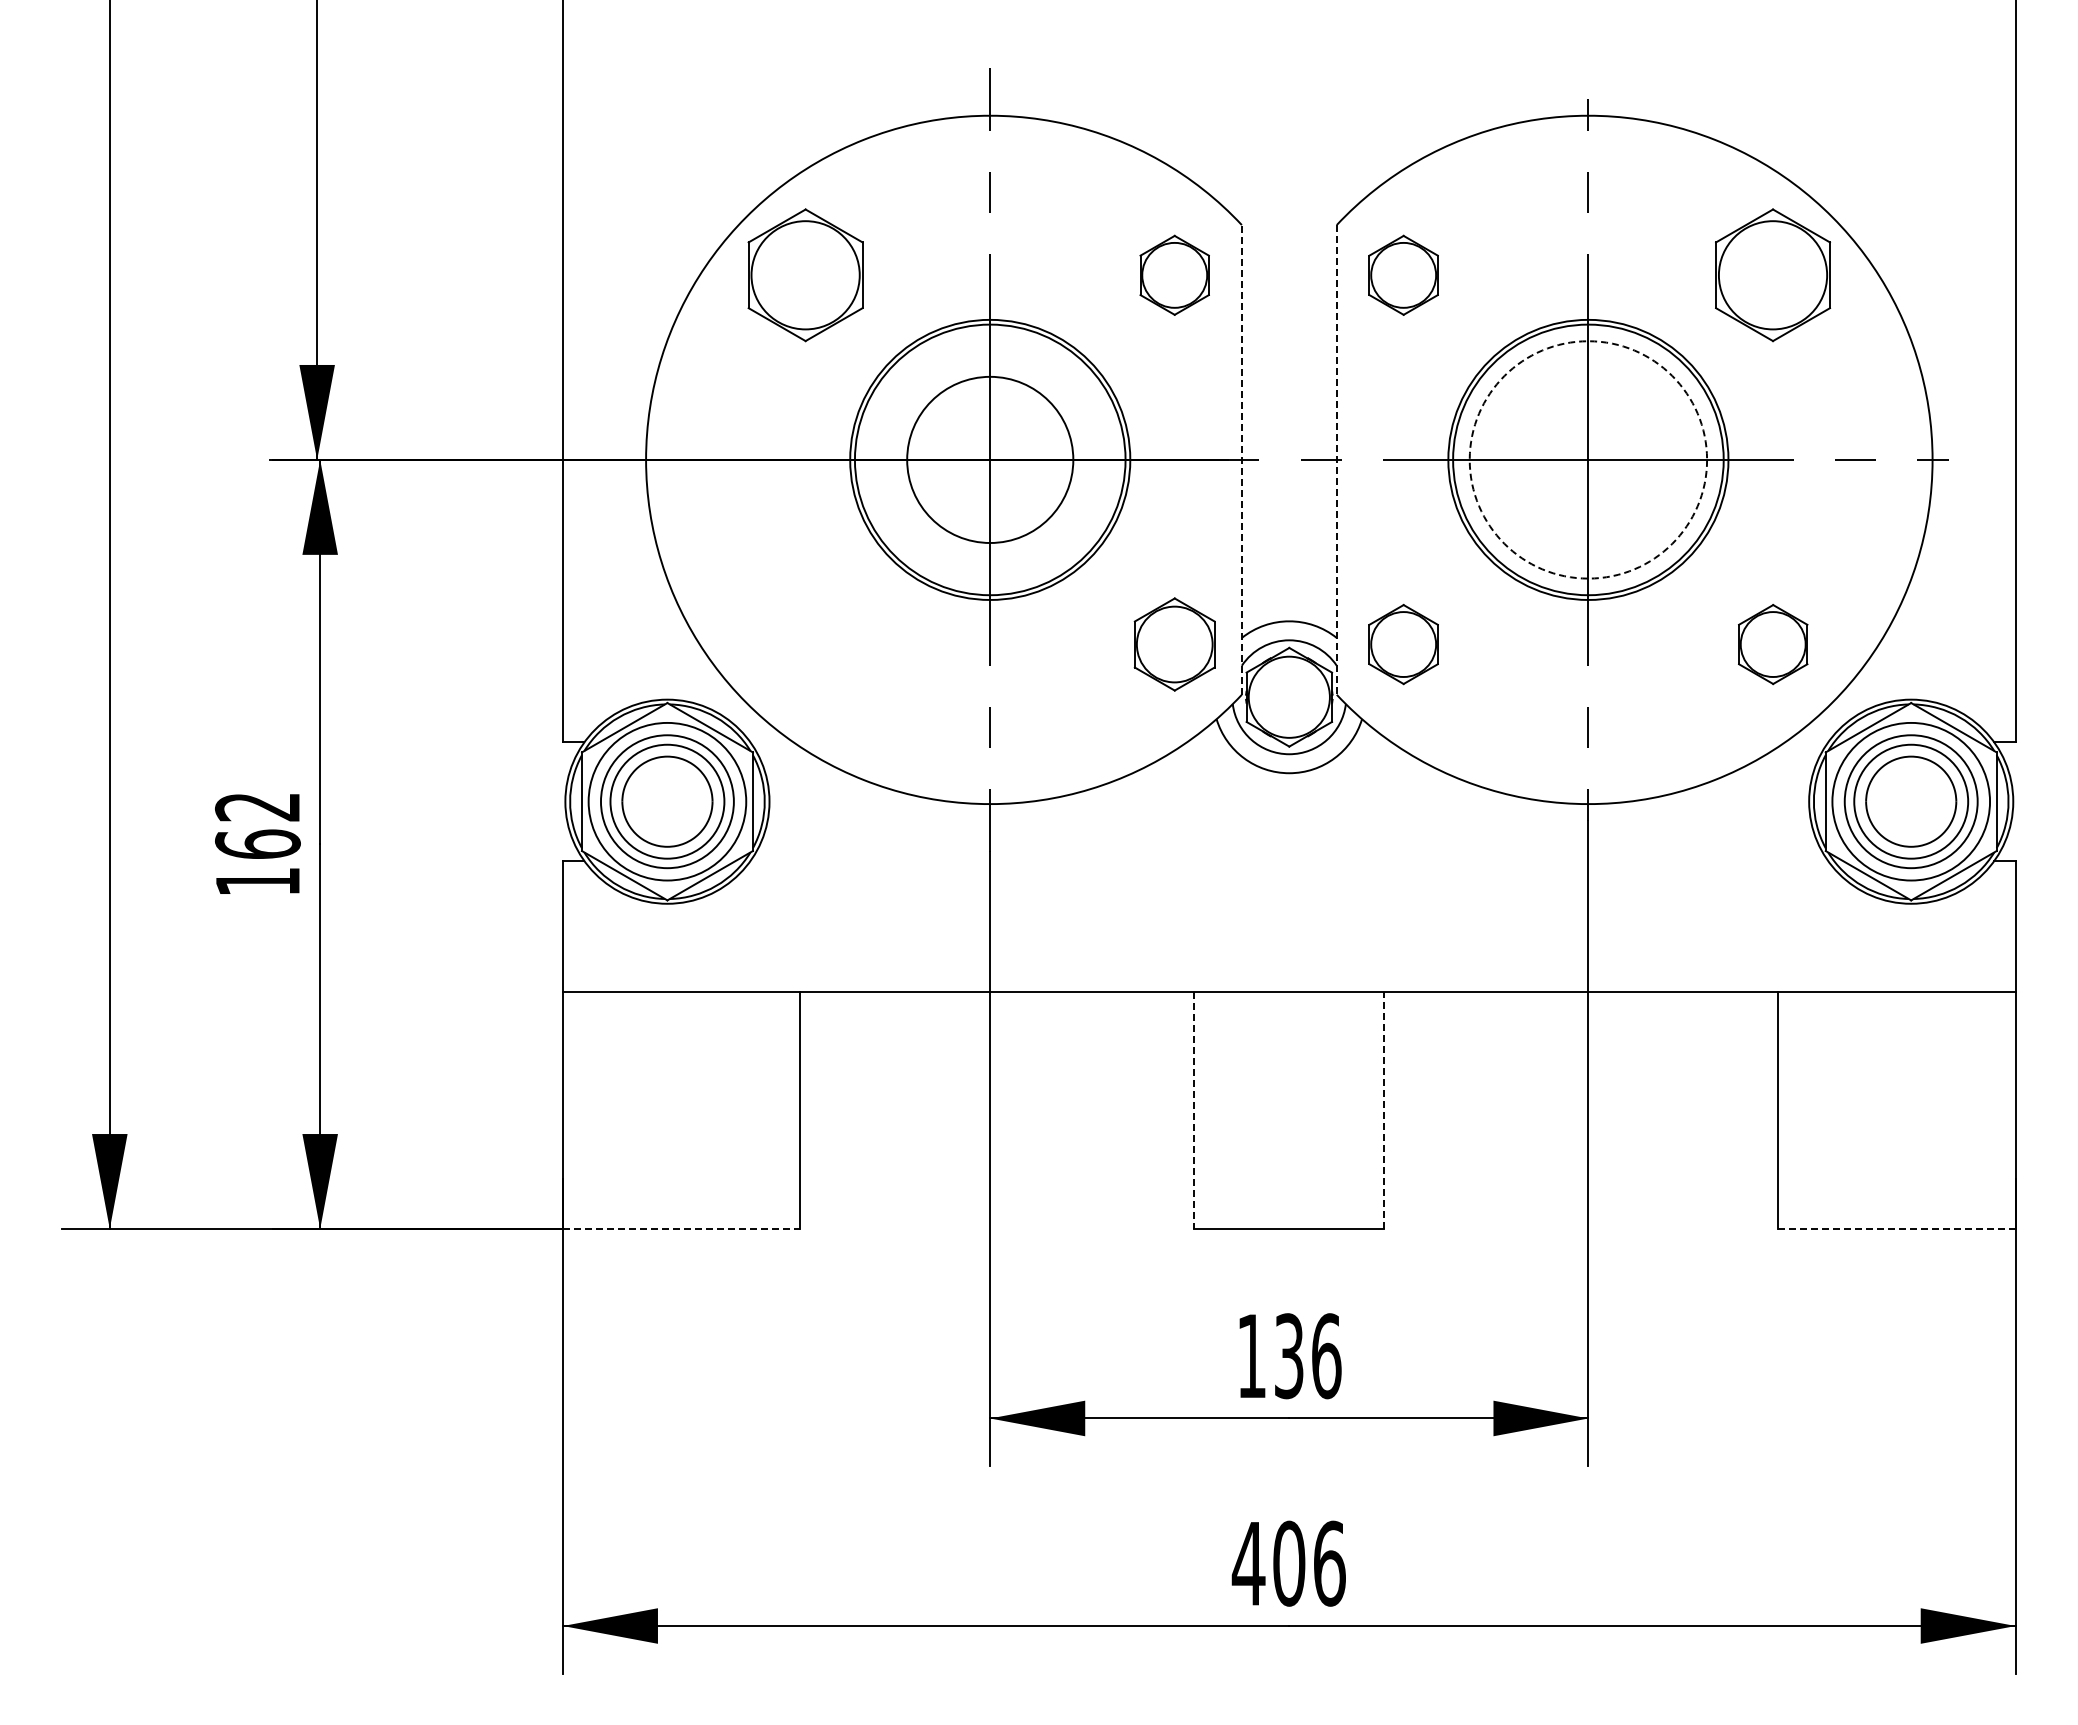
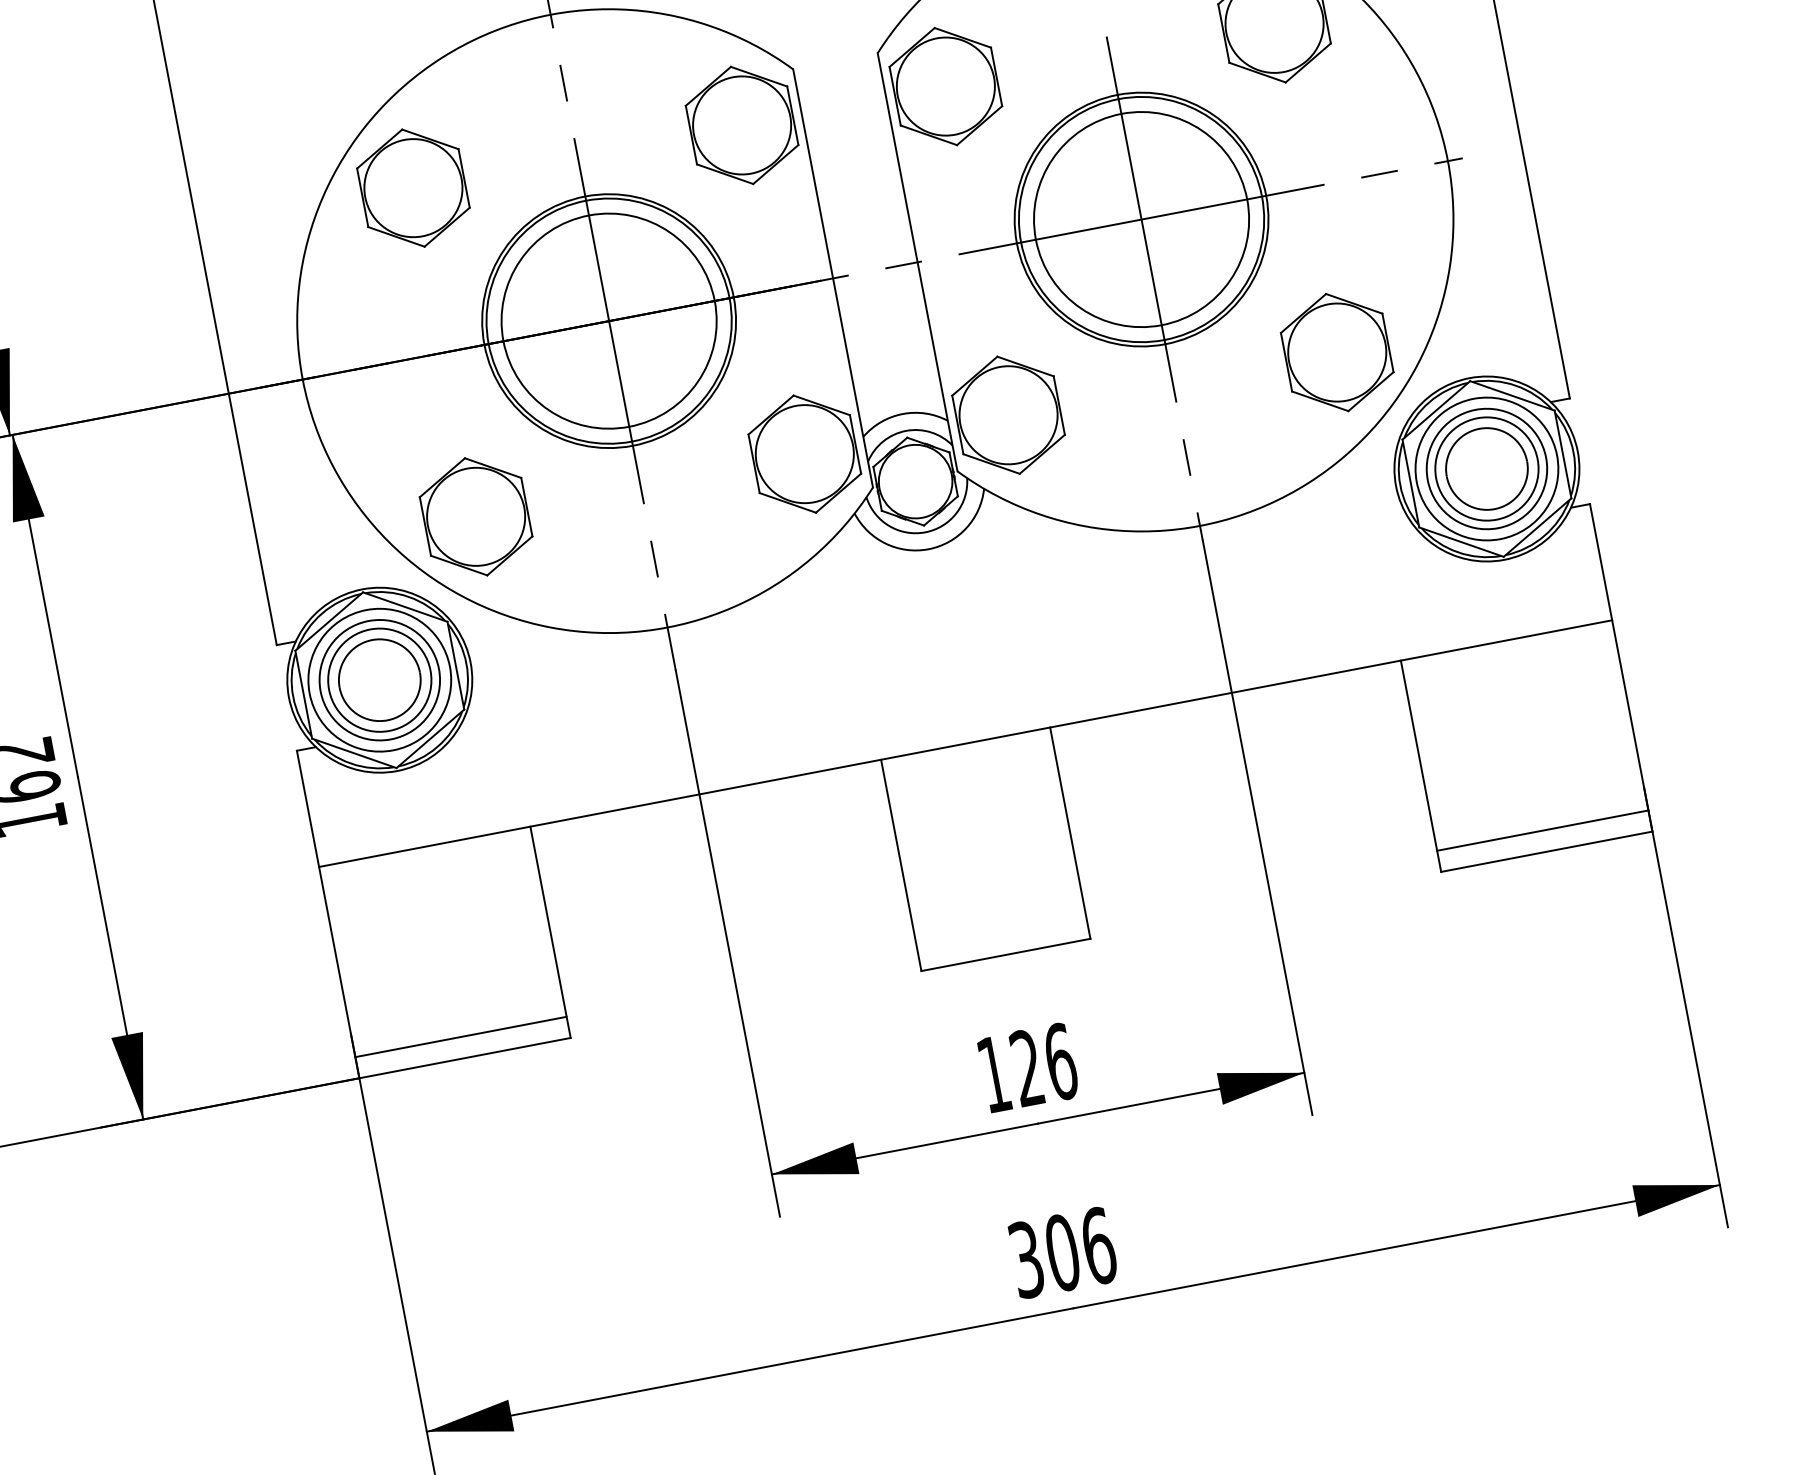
part: (1174, 275) -> (741, 125), size x1.67
part: (1403, 275) -> (945, 86), size x1.67
circle: (989, 459) -> (608, 320), size x1.43
line: (1241, 459) -> (832, 278), dashed -> solid
line: (1336, 459) -> (917, 261), dashed -> solid
circle: (1588, 459) -> (1141, 219), dashed -> solid
part: (805, 644) -> (476, 516), added
part: (1174, 644) -> (804, 454), size x1.43
part: (1403, 644) -> (1008, 415), size x1.67
part: (1773, 644) -> (1337, 352), size x1.67
line: (1194, 1110) -> (901, 865), dashed -> solid
line: (1384, 1110) -> (1070, 833), dashed -> solid
line: (681, 1205) -> (460, 1037), added
line: (1896, 1205) -> (1542, 830), added
line: (681, 1228) -> (464, 1057), dashed -> solid
line: (1896, 1228) -> (1546, 851), dashed -> solid
text: (1289, 1356) -> (1027, 1068), 136 -> 126
text: (1248, 1563) -> (1026, 1259), 406 -> 306

